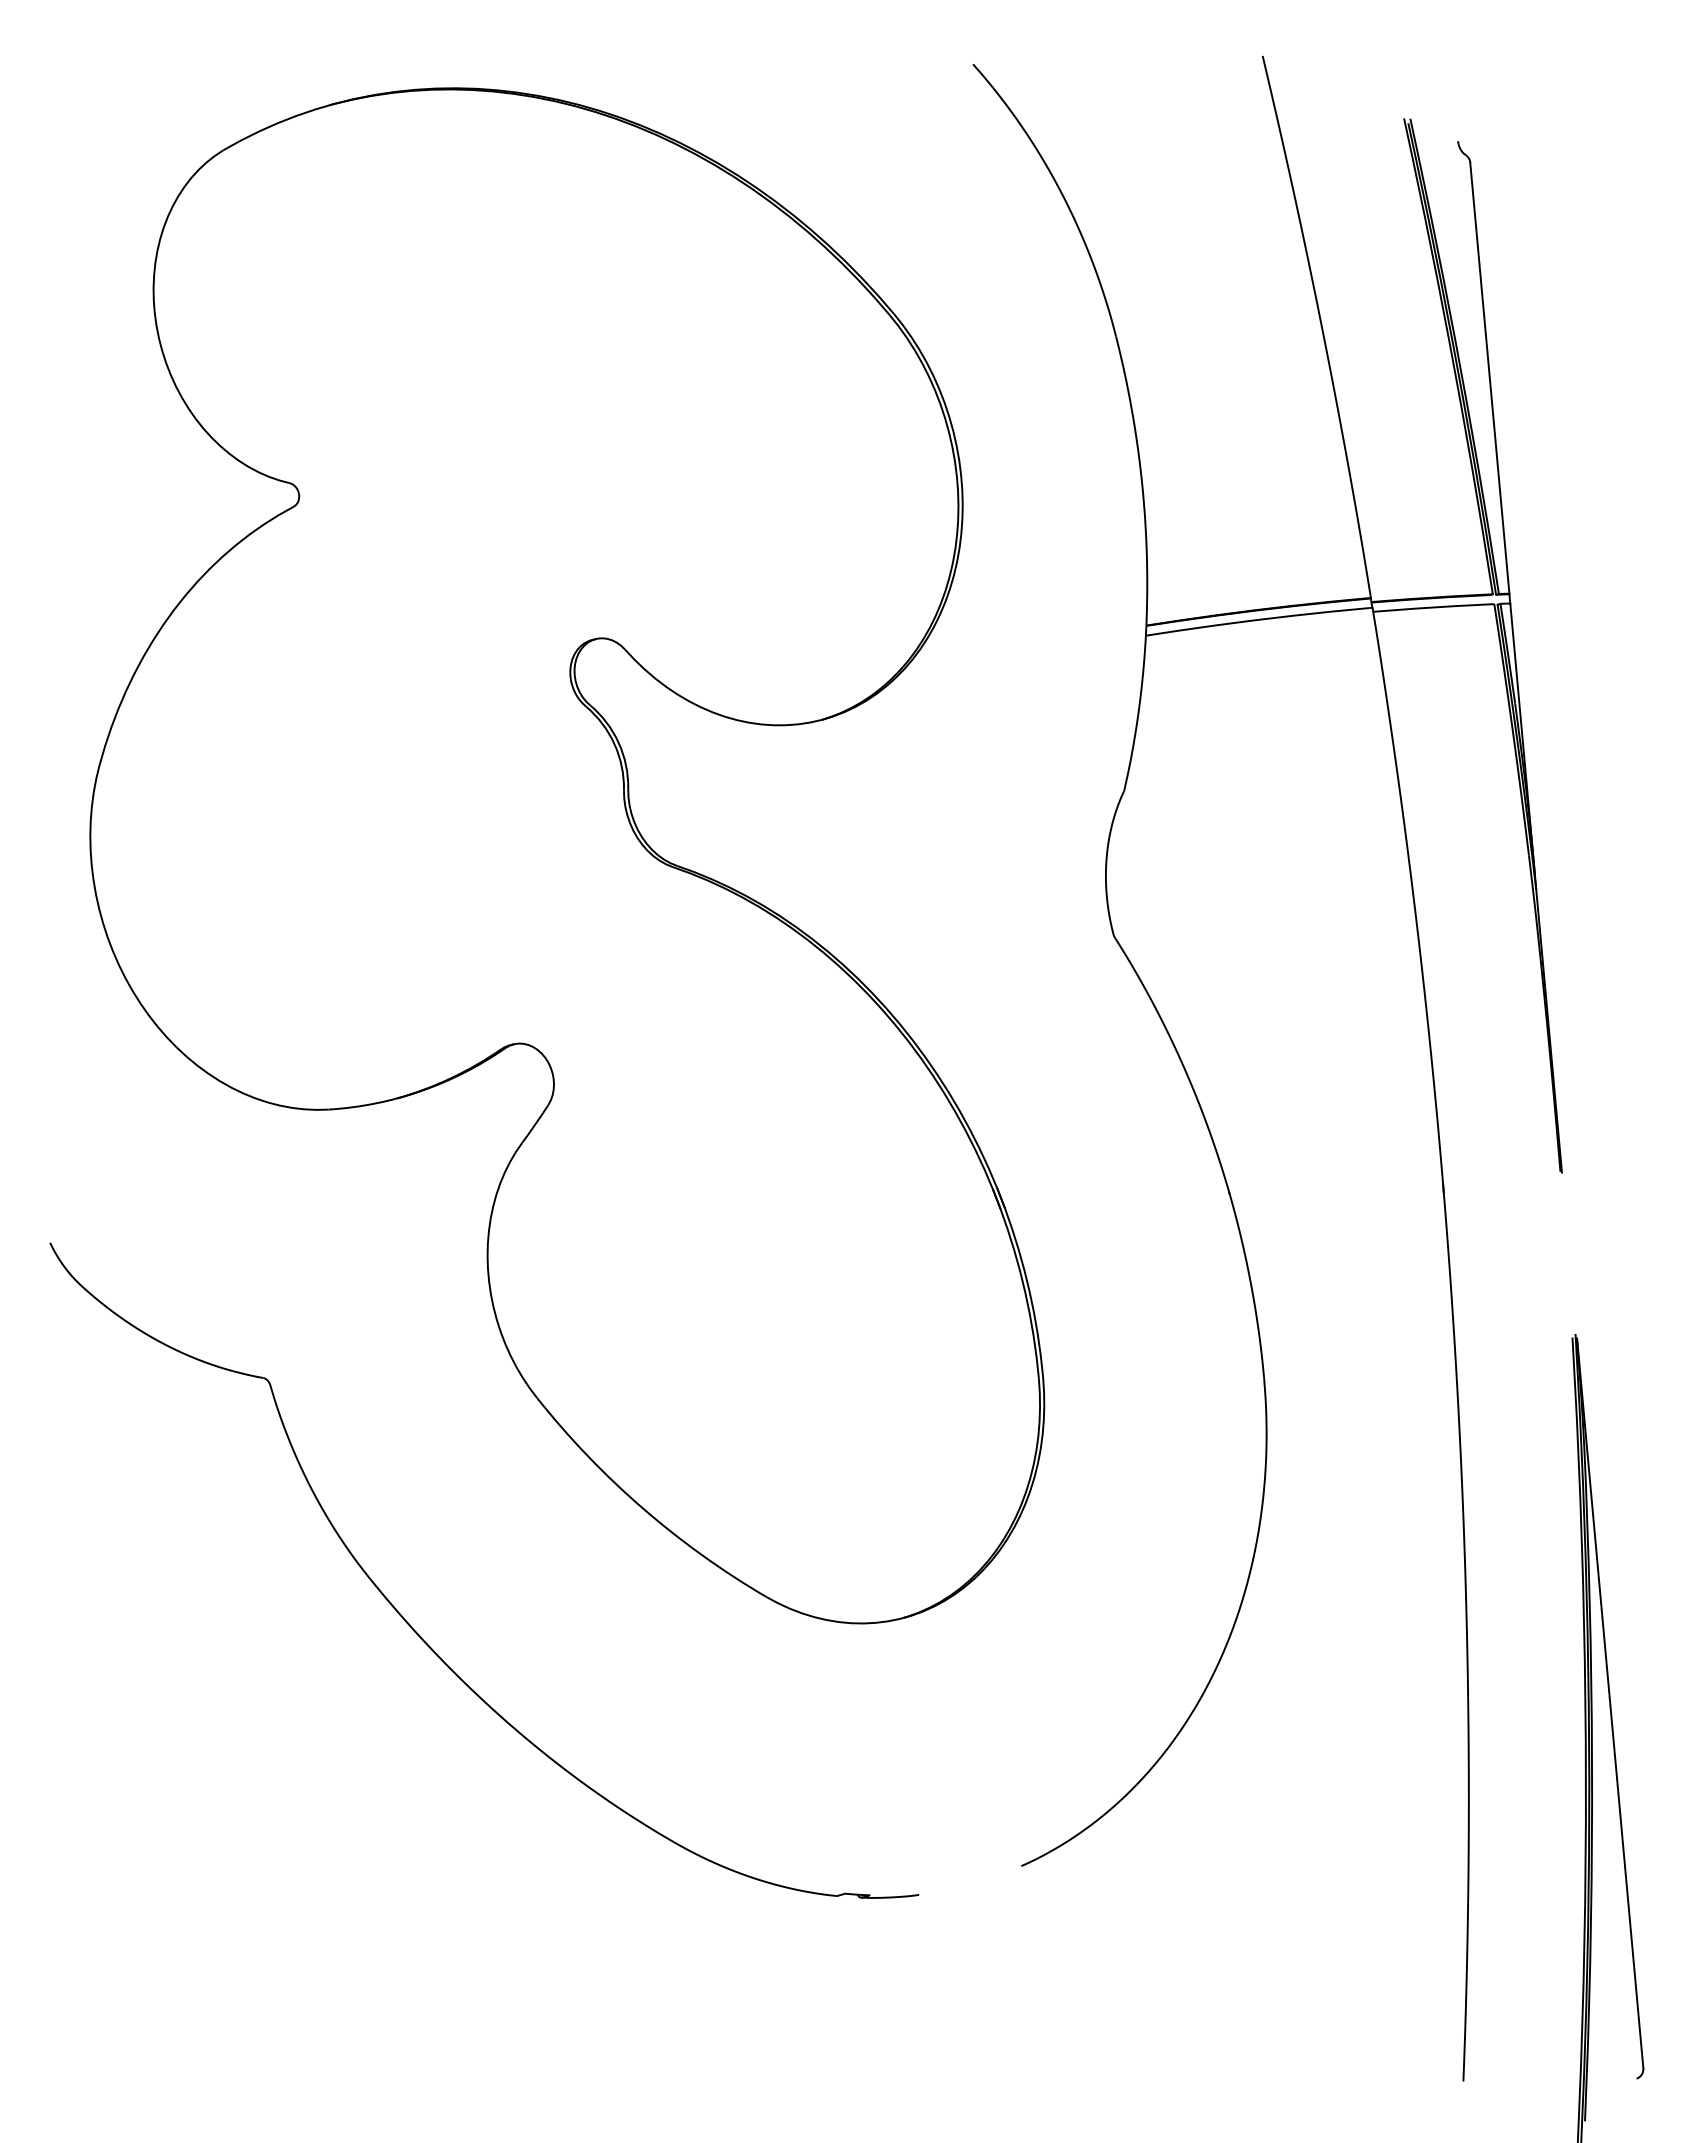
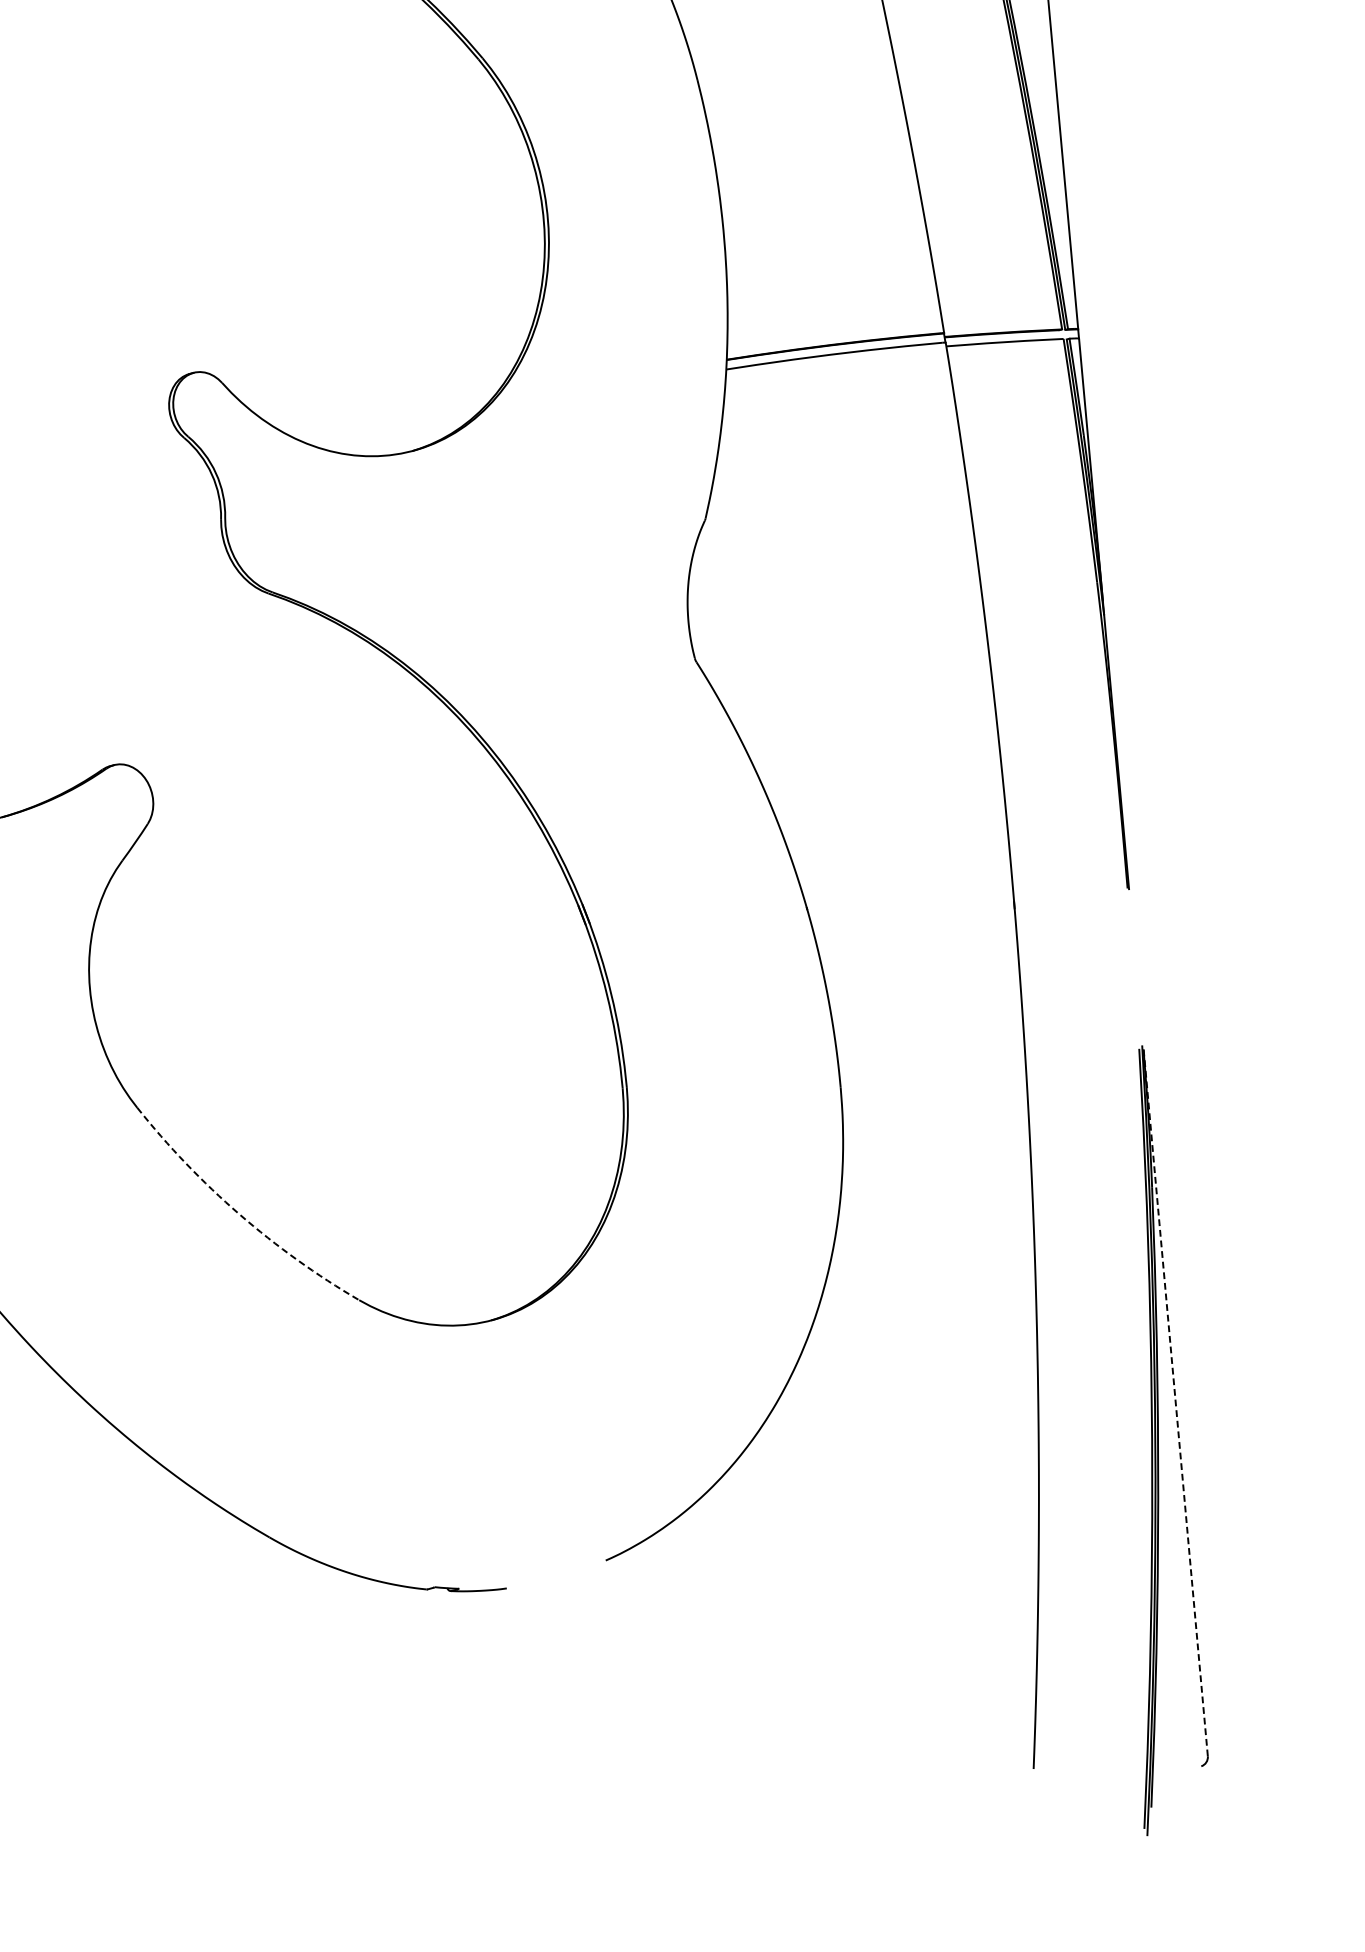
arc: (642, 1508) -> (239, 1214), solid -> dashed
line: (1610, 1702) -> (1176, 1402), solid -> dashed

